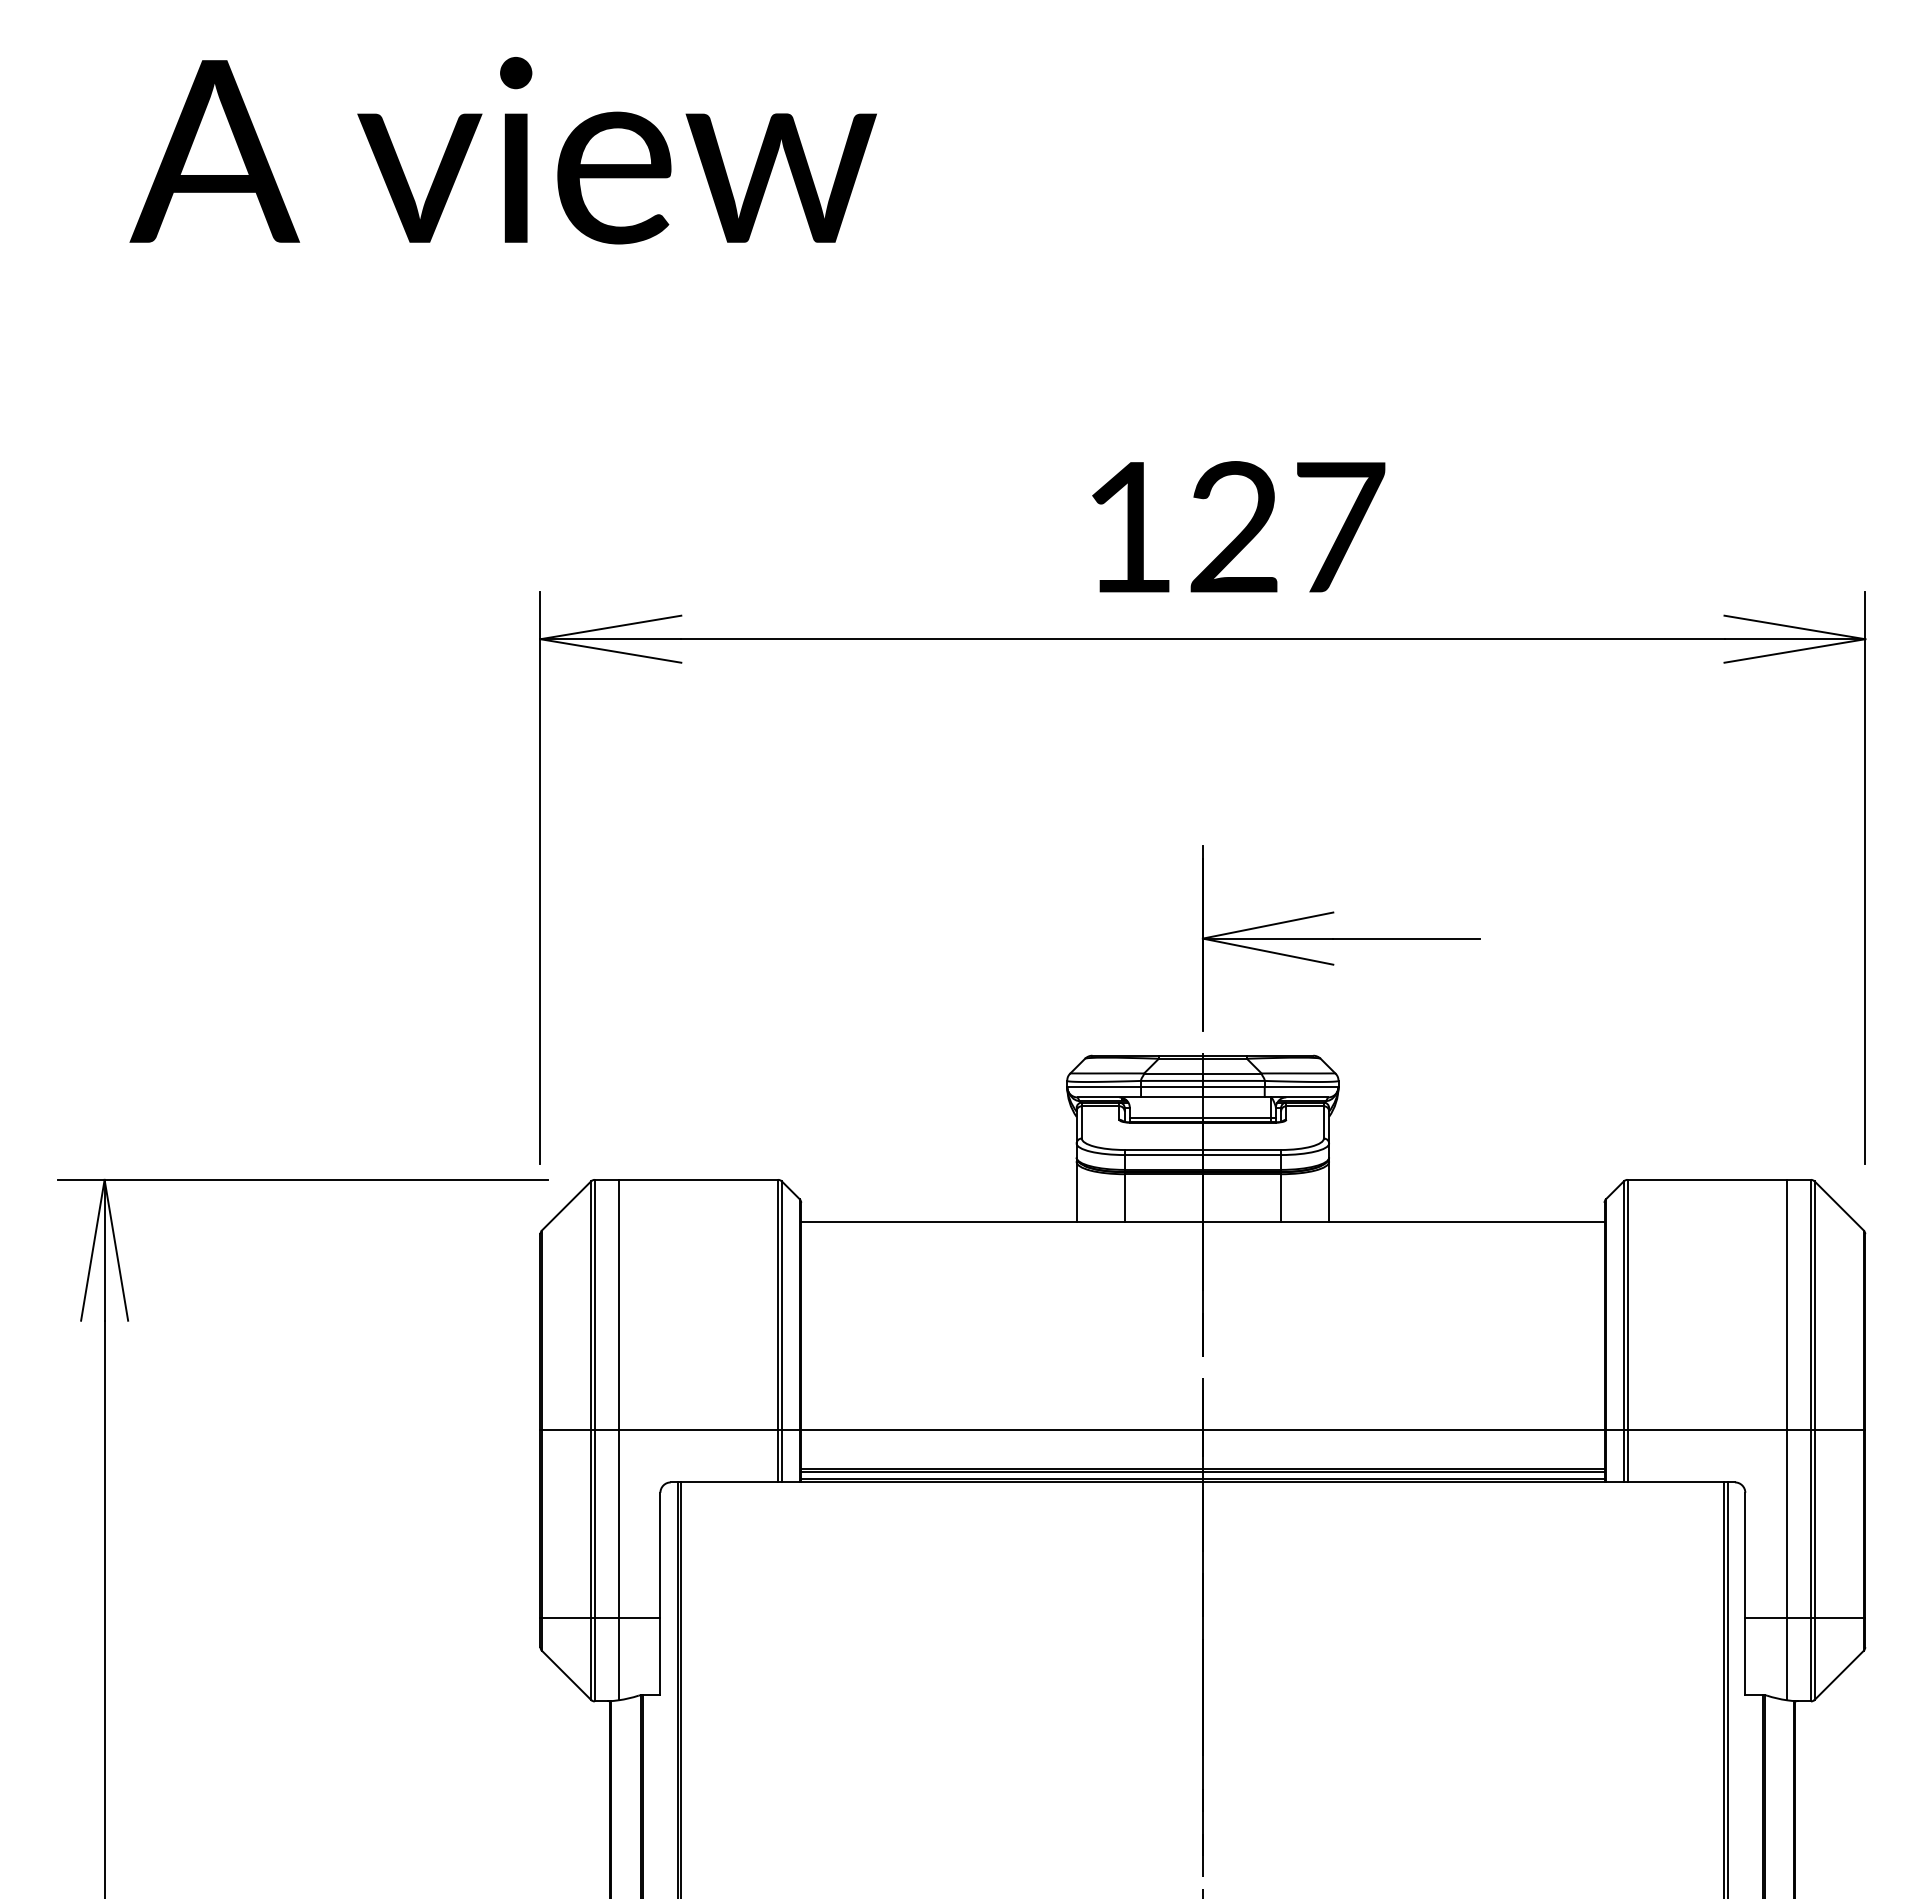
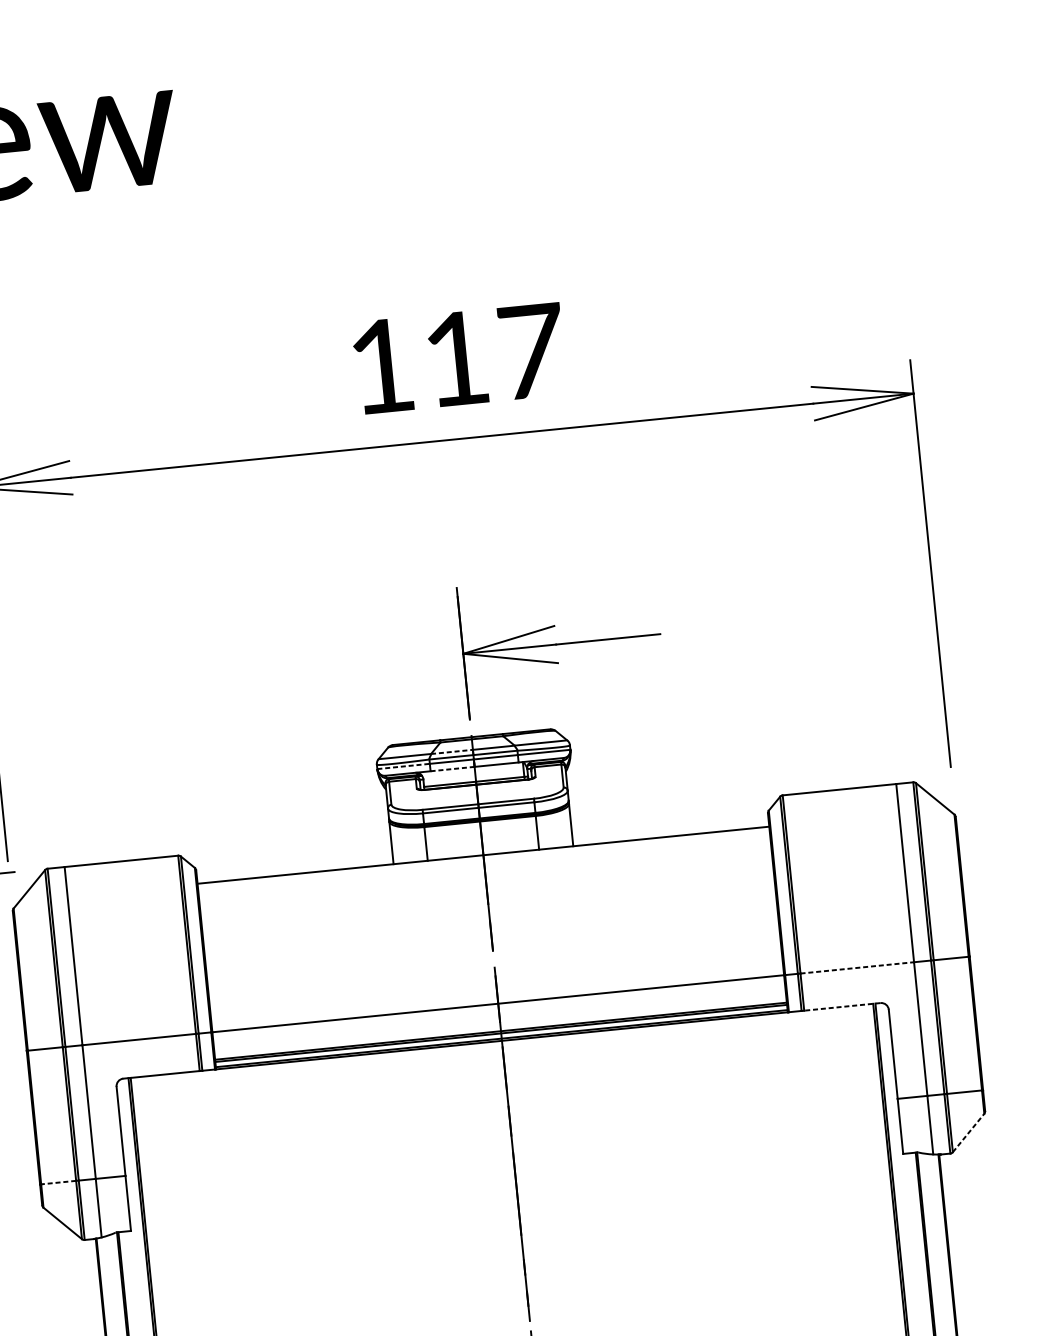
text: (1233, 526) -> (455, 358), 127 -> 117
line: (1173, 1073) -> (452, 751), solid -> dashed
line: (1104, 1087) -> (403, 766), solid -> dashed
line: (1171, 1097) -> (452, 769), solid -> dashed
line: (1707, 1430) -> (857, 968), solid -> dashed
line: (1681, 1482) -> (842, 1006), solid -> dashed
line: (566, 1618) -> (58, 1182), solid -> dashed
line: (1839, 1675) -> (968, 1133), solid -> dashed

